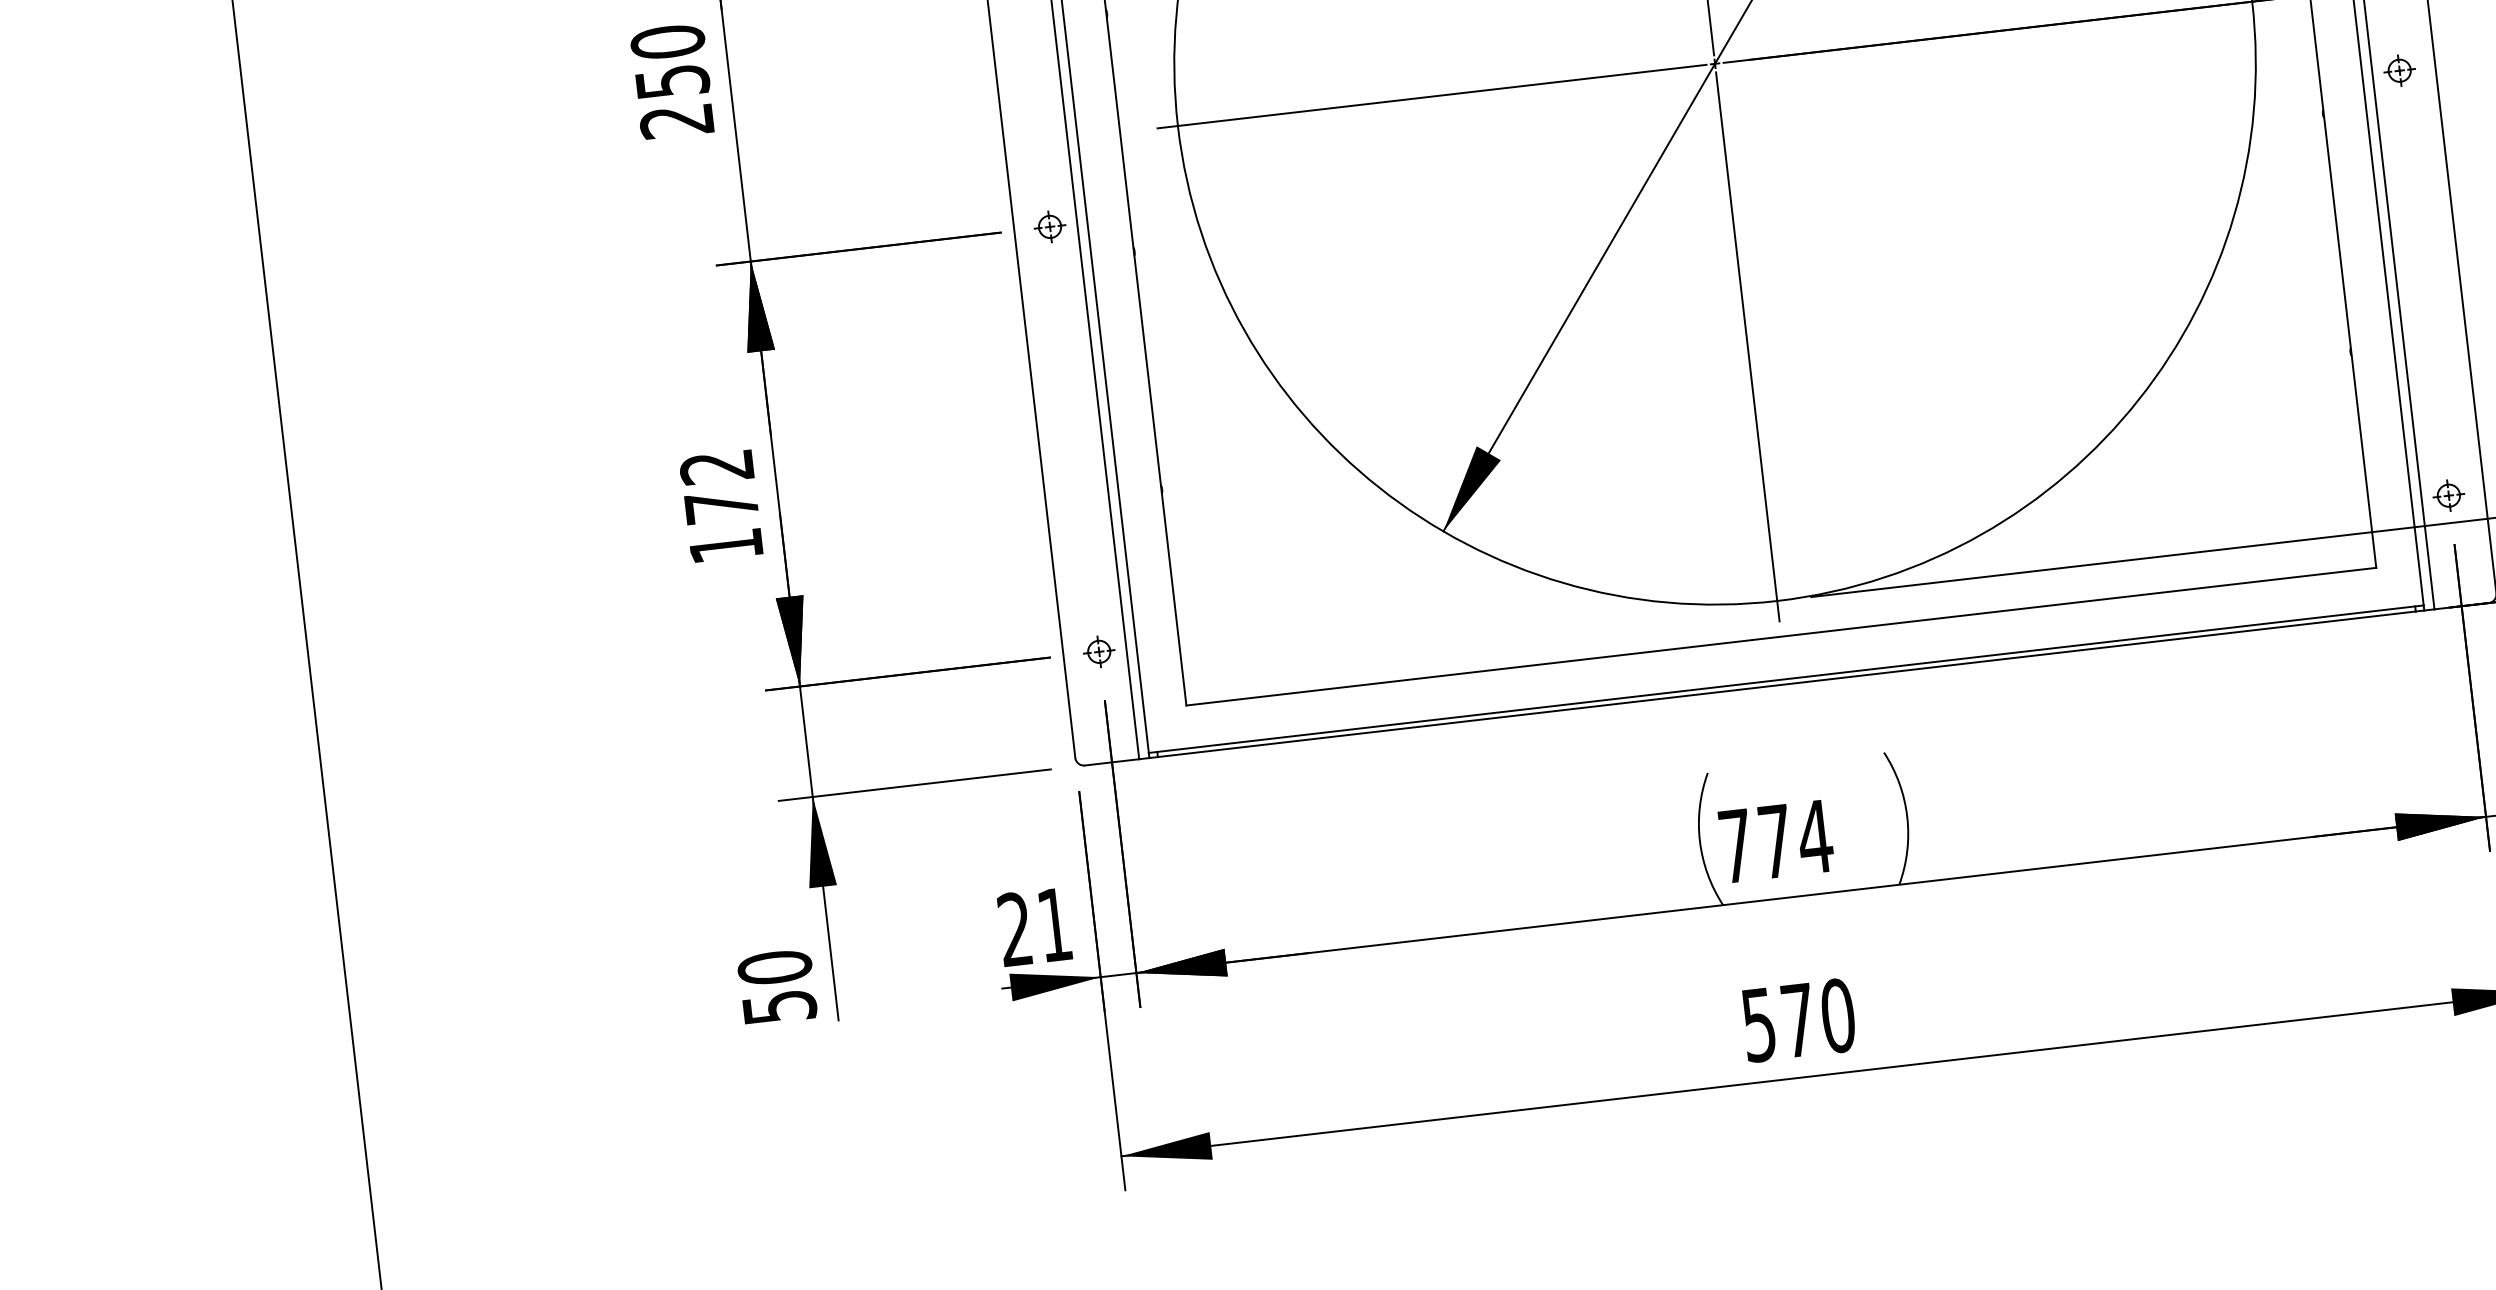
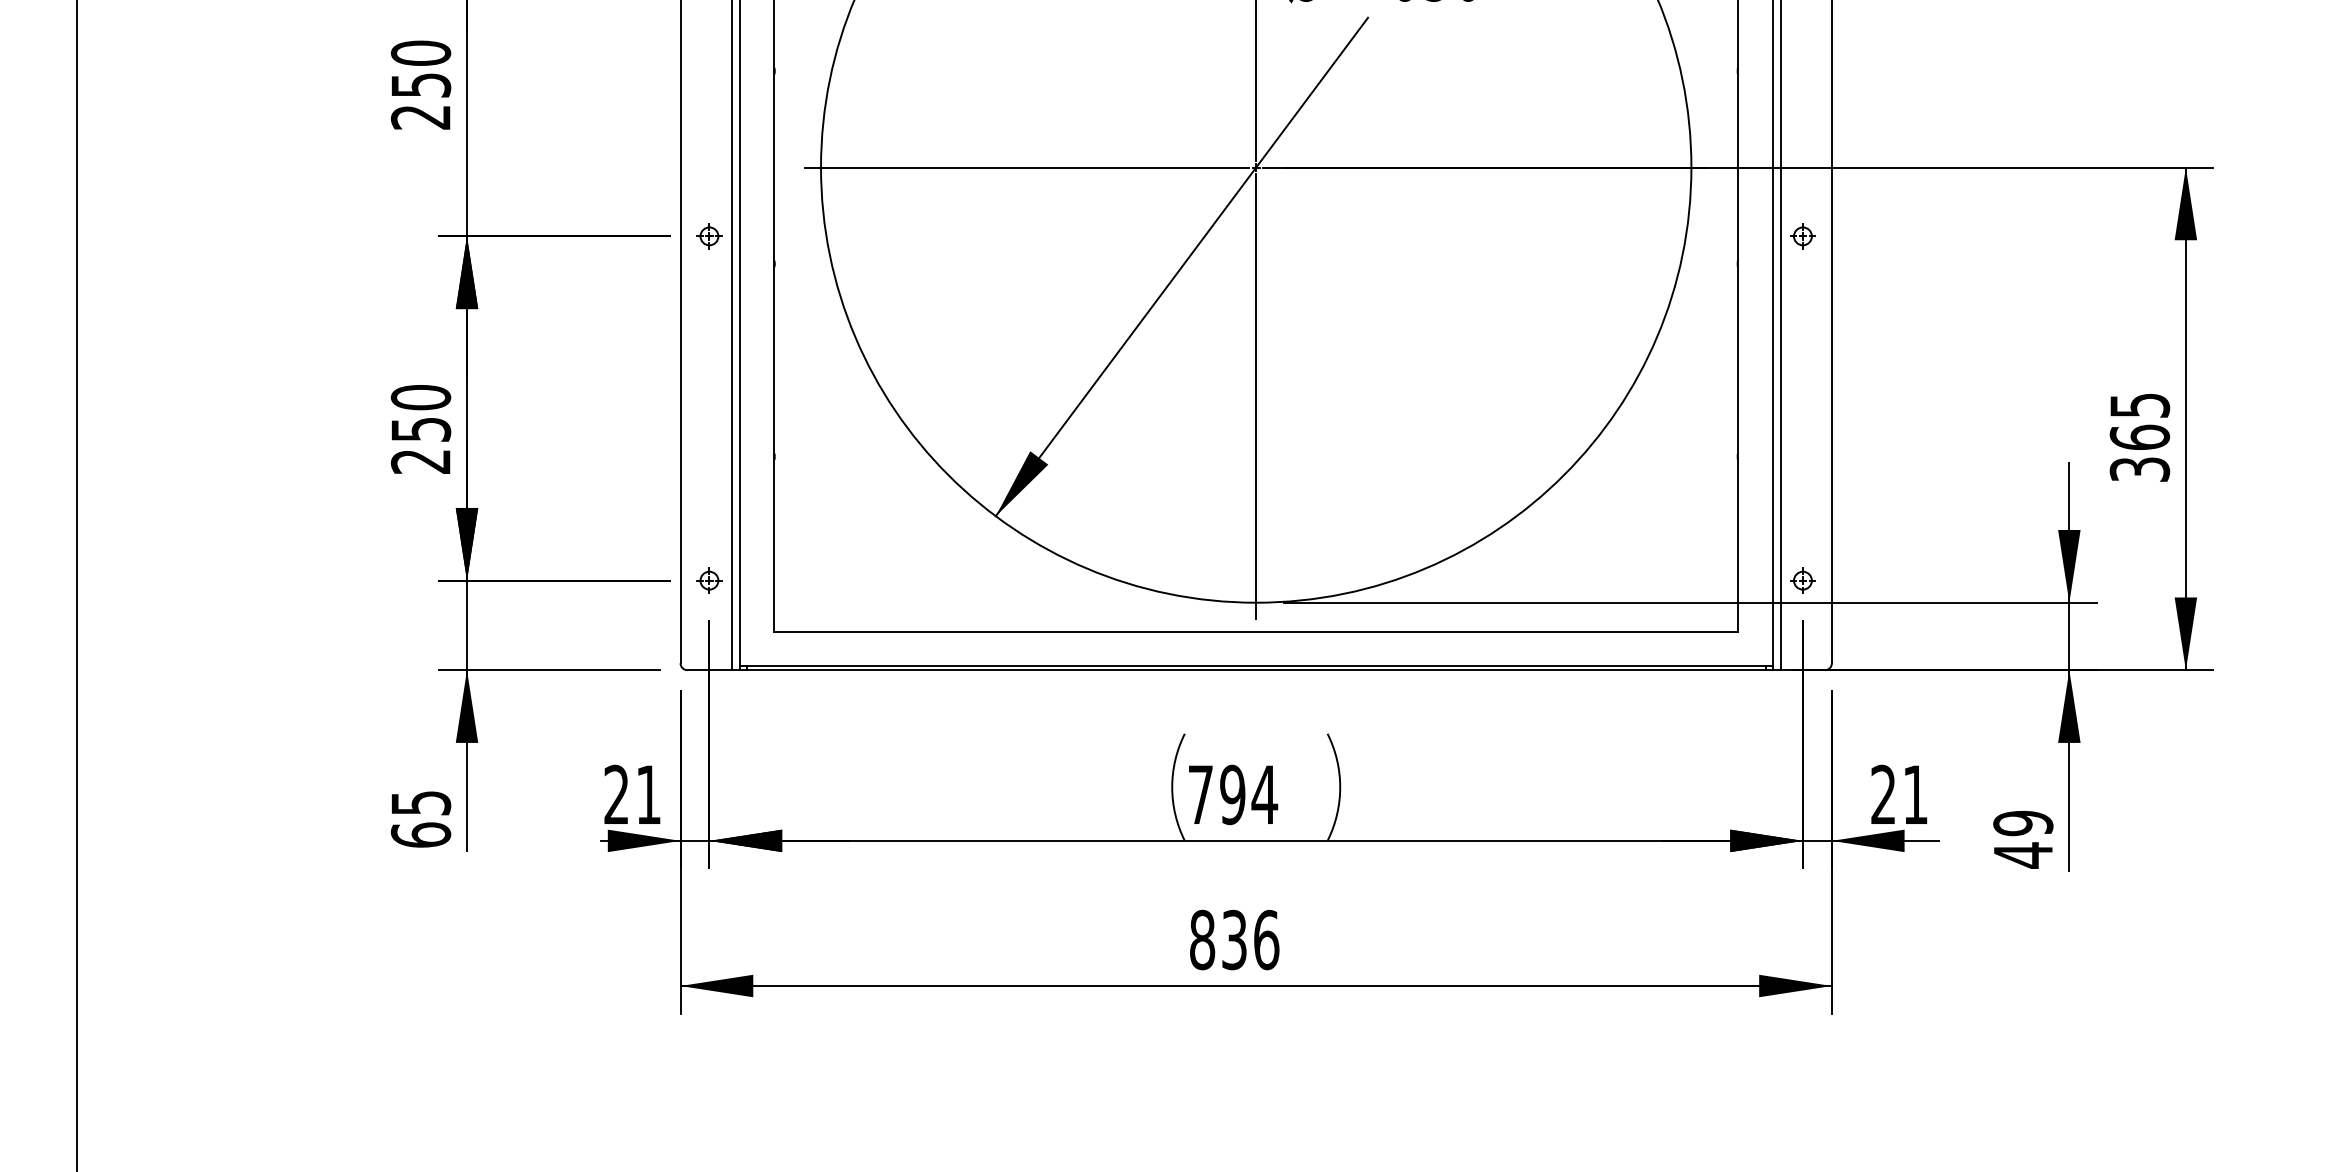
text: (720, 506) -> (420, 429), 172 -> 250
text: (1775, 841) -> (1232, 794), 774 -> 794
text: (776, 986) -> (420, 818), 50 -> 65
text: (1798, 1019) -> (1234, 939), 570 -> 836

